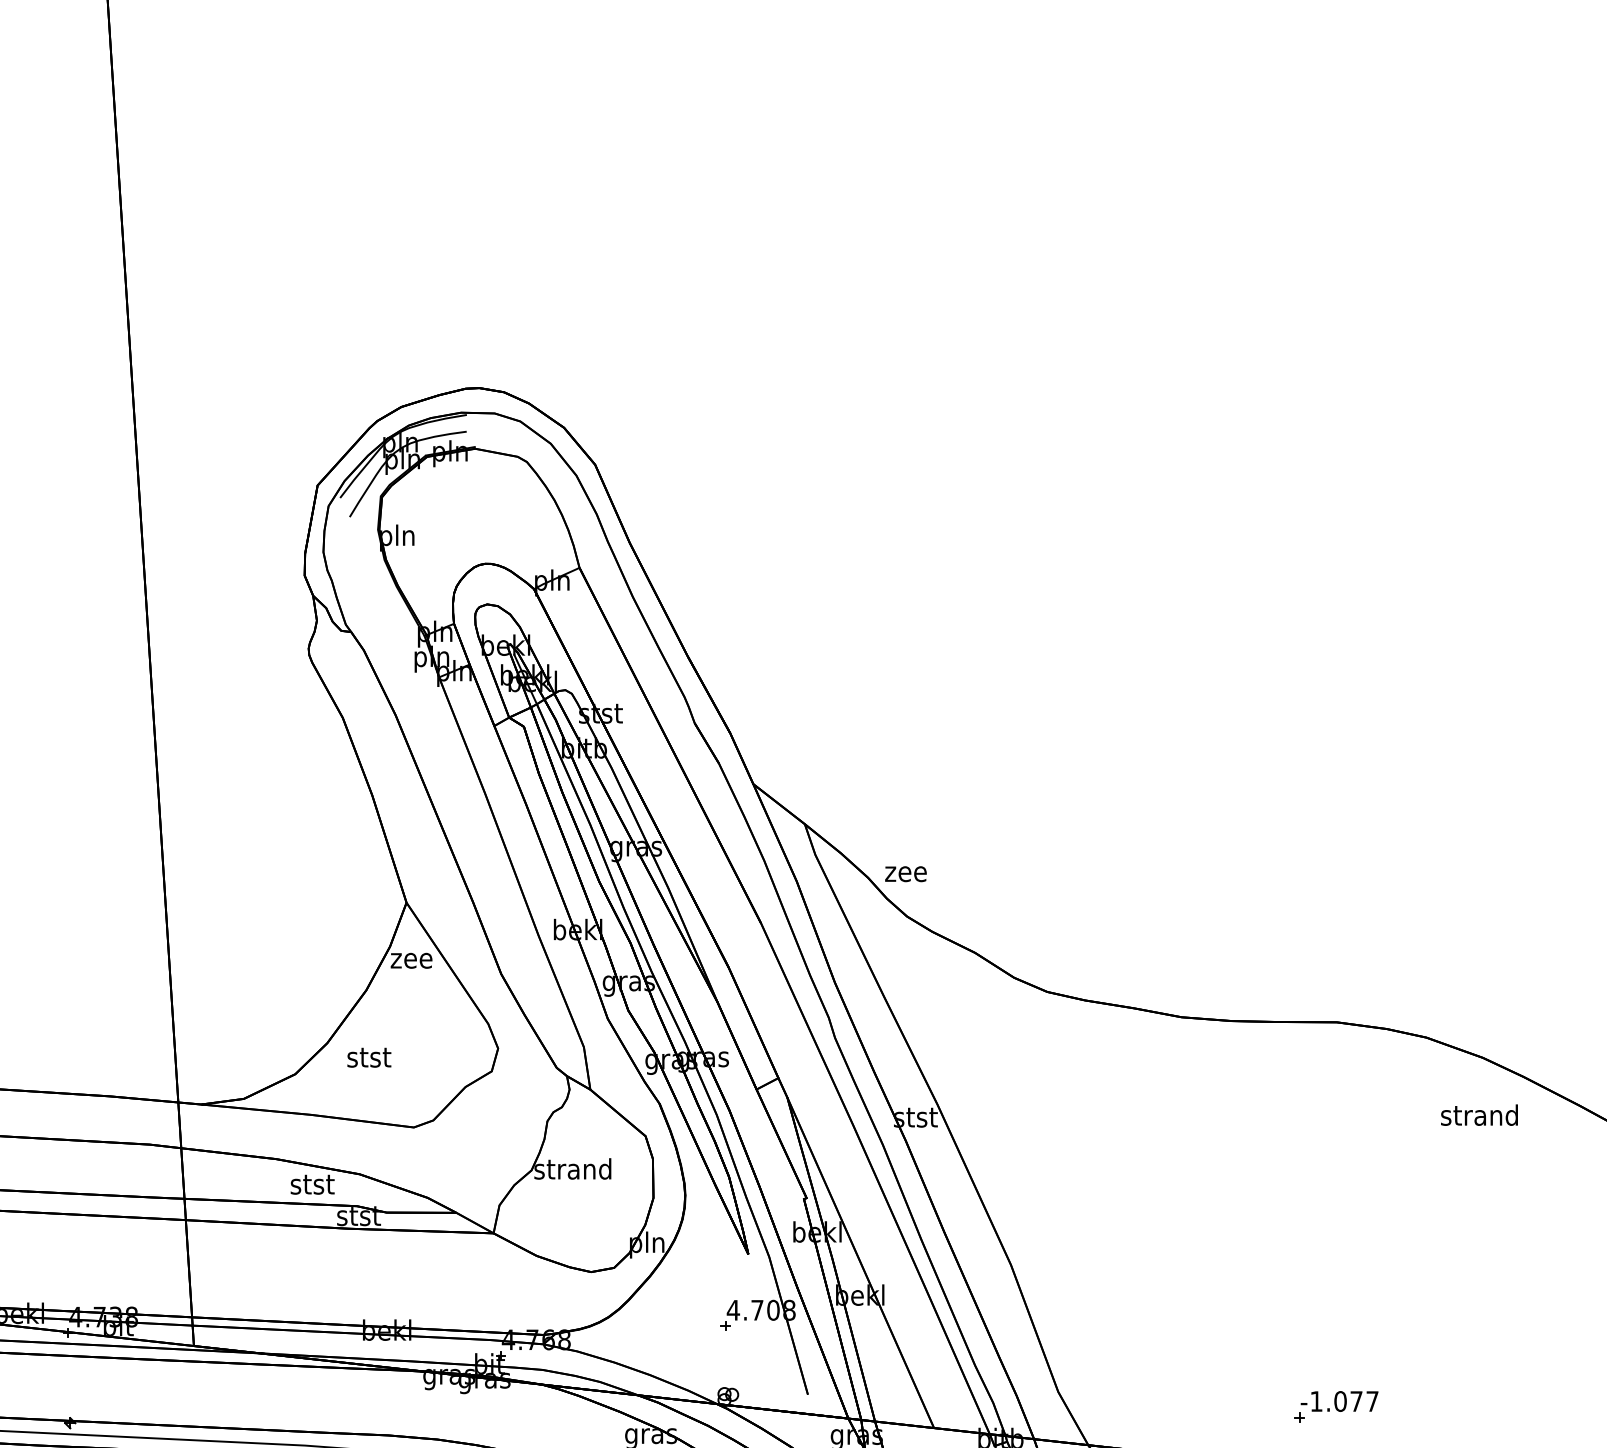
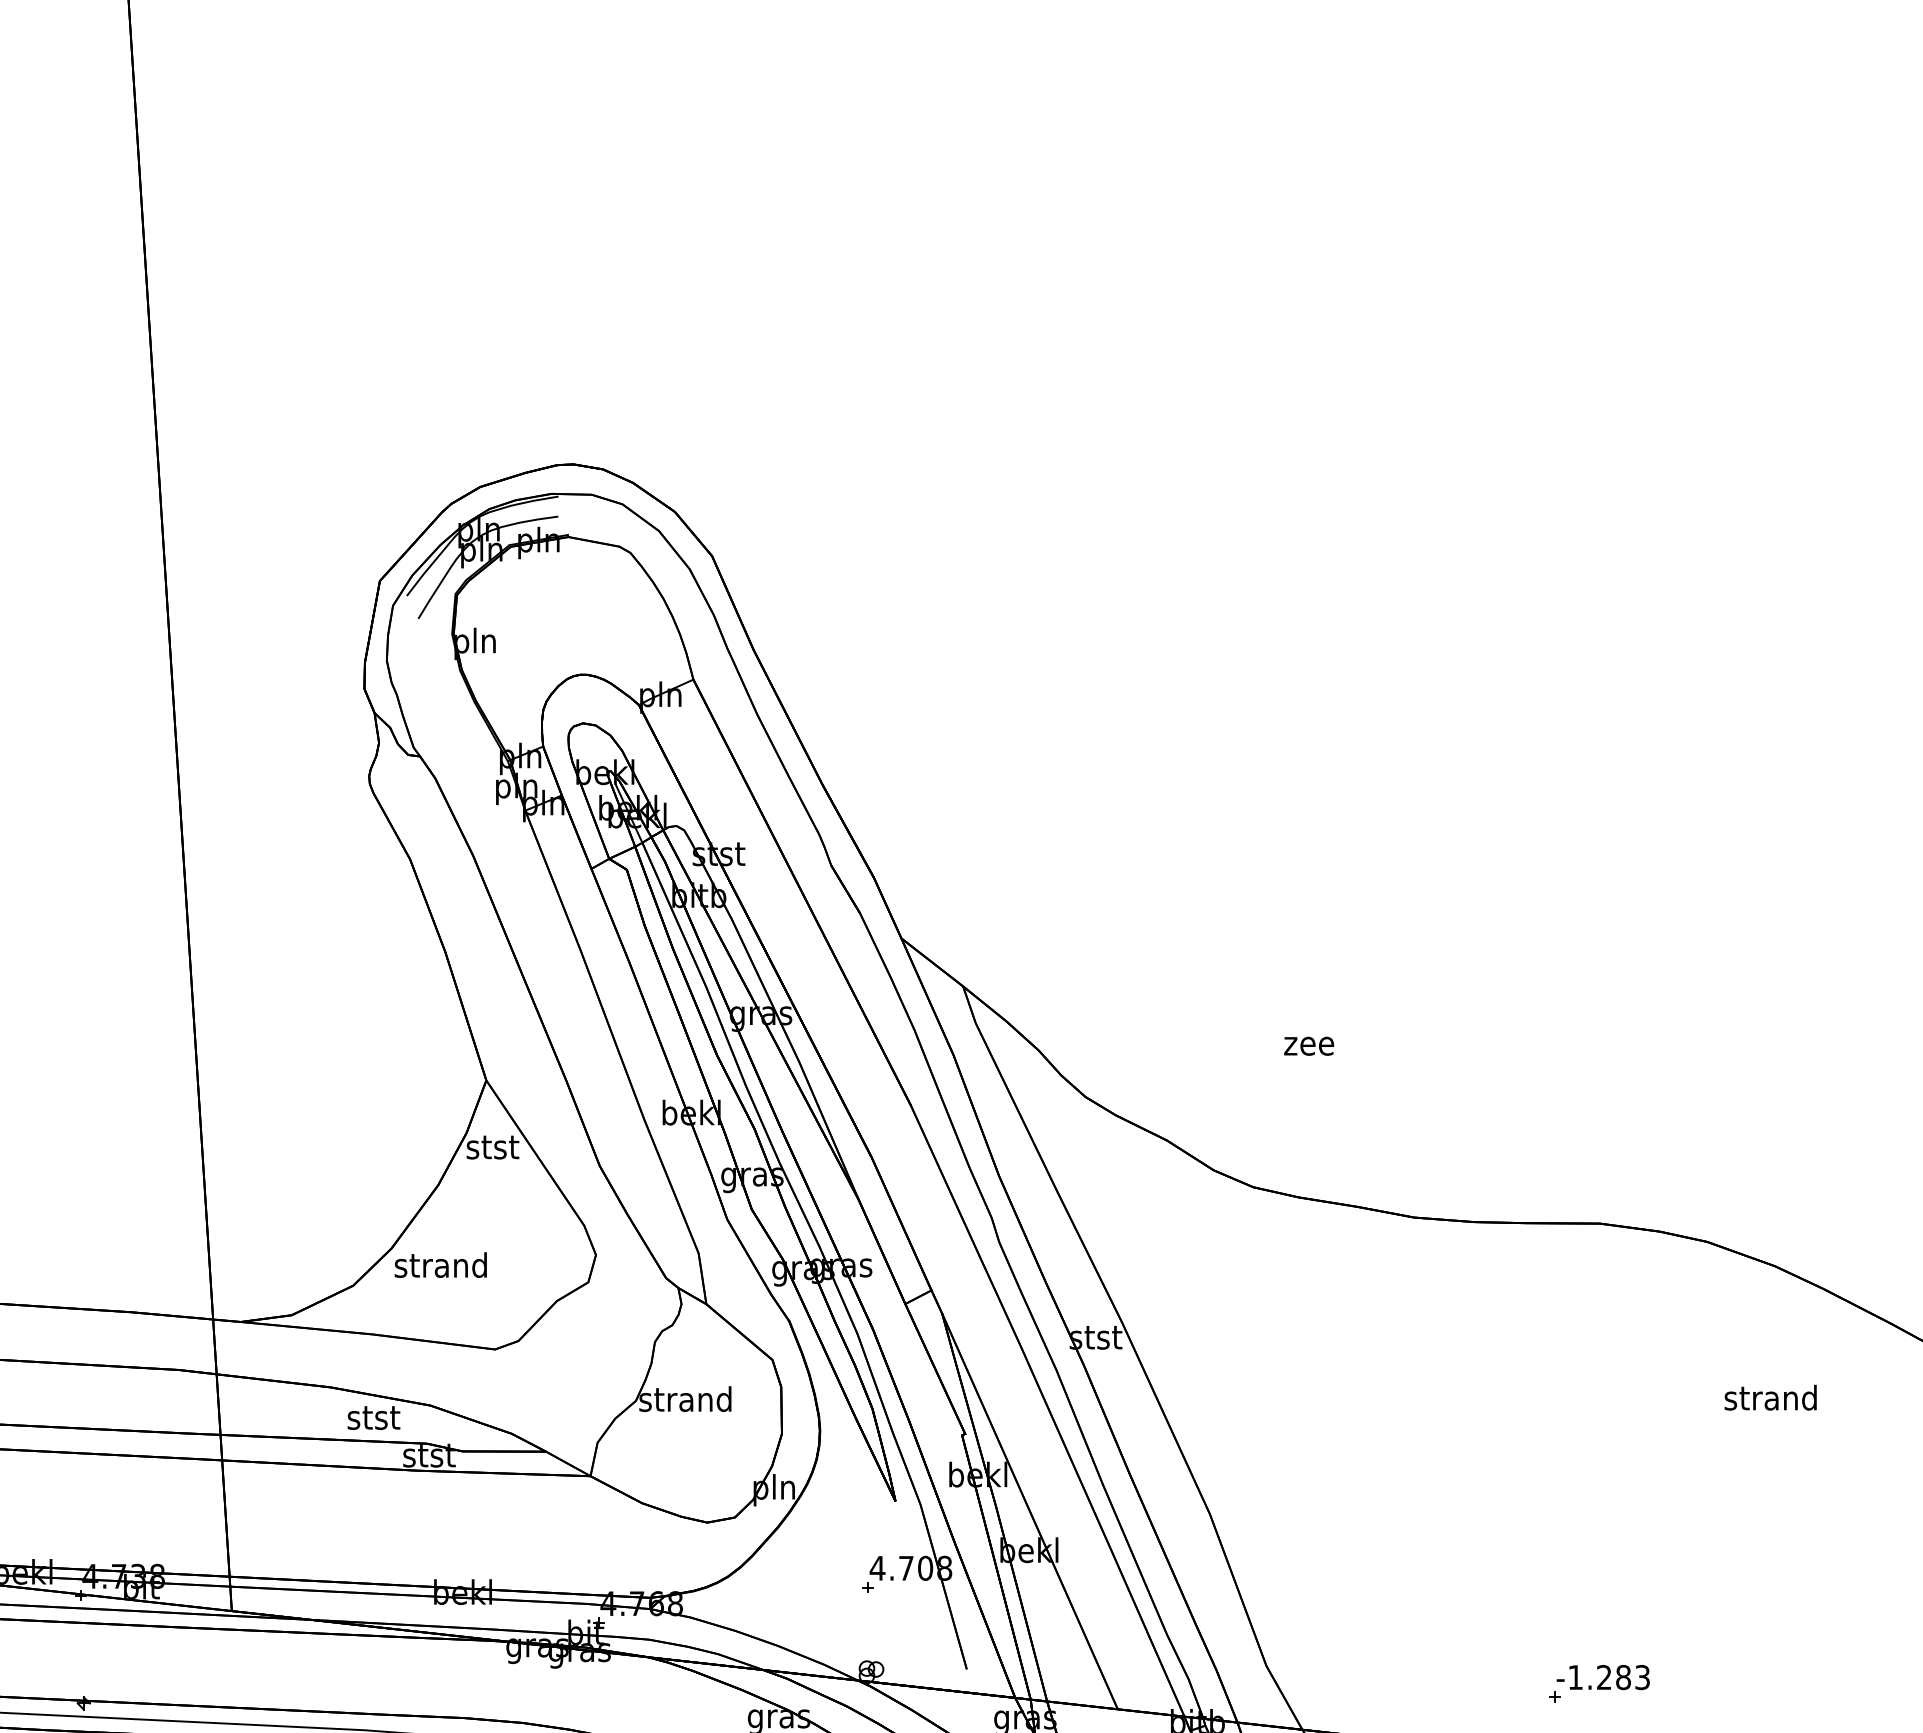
text: (906, 873) -> (1309, 1045), moved
text: (411, 958) -> (492, 1147), zee -> stst
text: (368, 1056) -> (440, 1264), stst -> strand
text: (1479, 1114) -> (1770, 1397), moved
text: (1355, 1401) -> (1622, 1677), -1.077 -> -1.283

